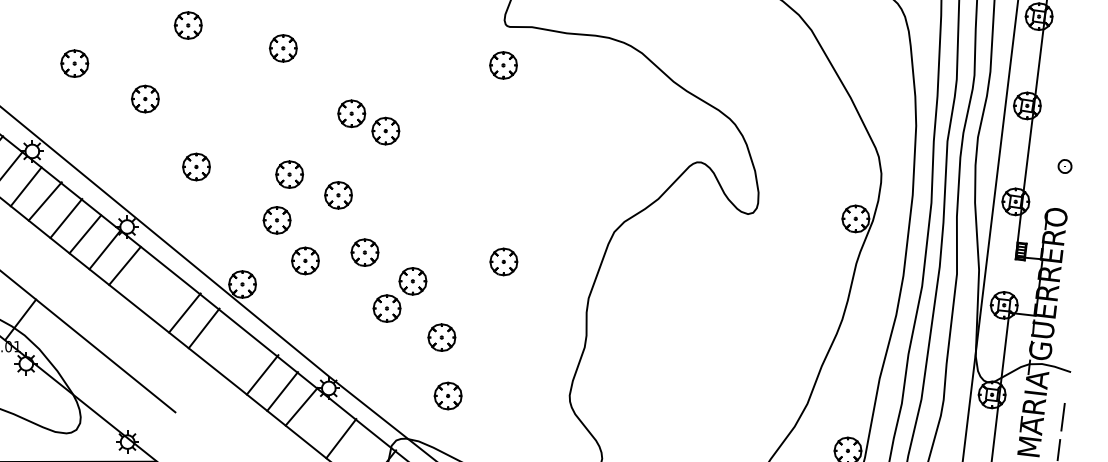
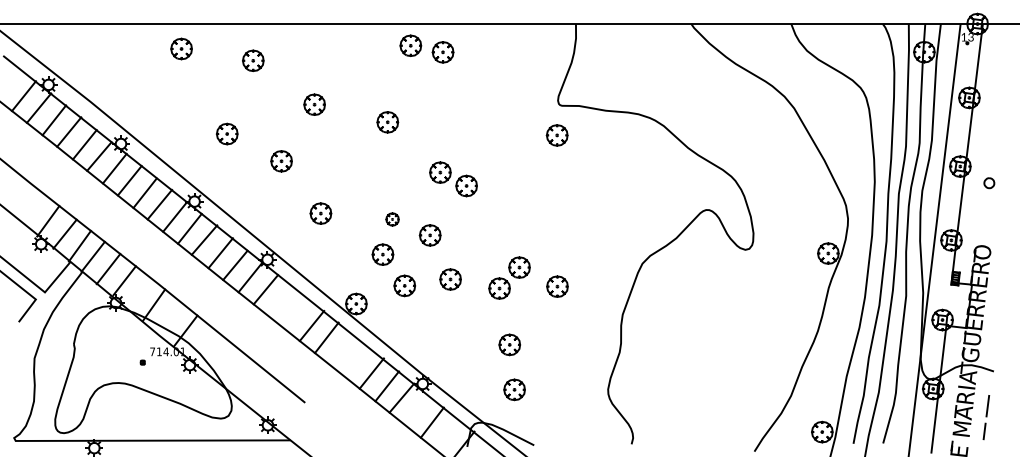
part: (1065, 166) -> (989, 183), moved
part: (289, 174) -> (392, 219), size x0.6
part: (399, 294) -> (509, 277), moved

